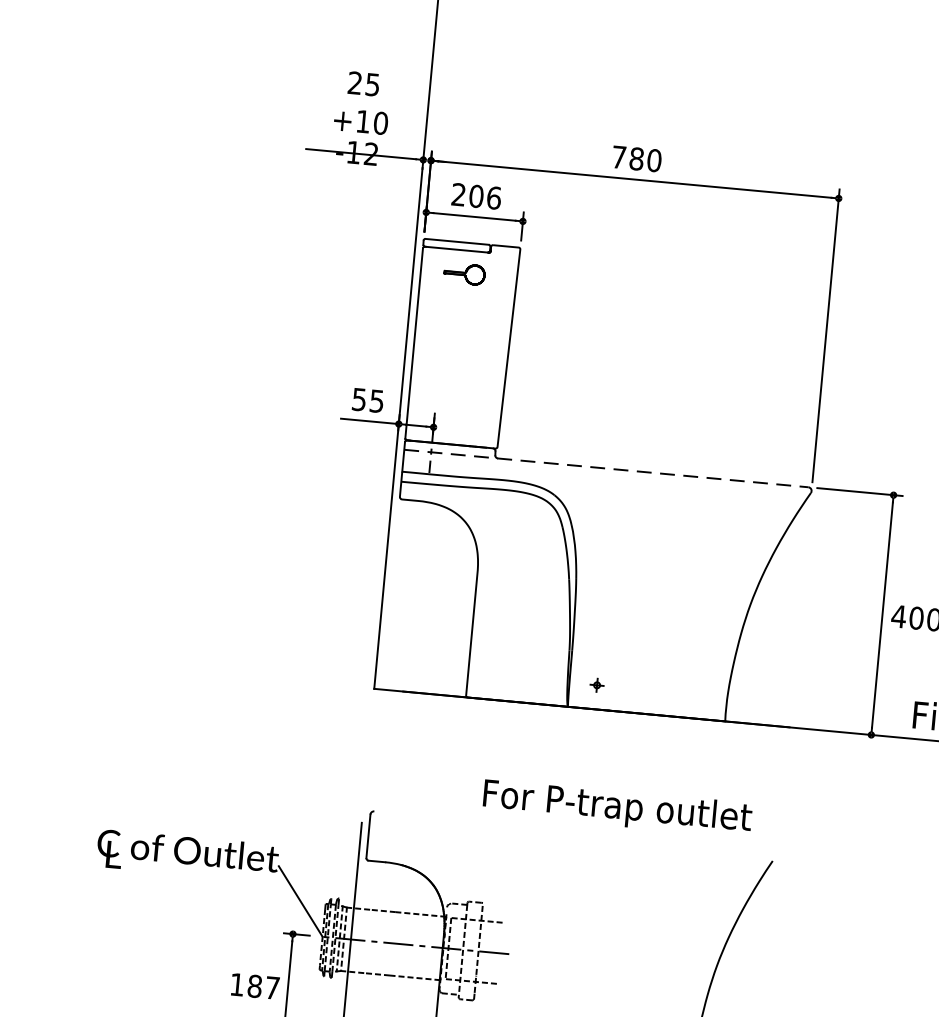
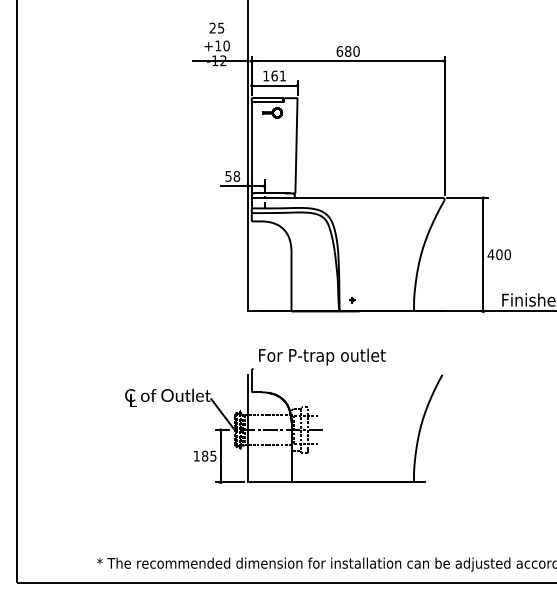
text: (618, 157) -> (339, 51), 780 -> 680
text: (476, 195) -> (274, 75), 206 -> 161
text: (376, 401) -> (236, 176), 55 -> 58
line: (606, 469) -> (347, 198), dashed -> solid
text: (617, 807) -> (322, 356), moved
text: (272, 988) -> (213, 456), 187 -> 185

